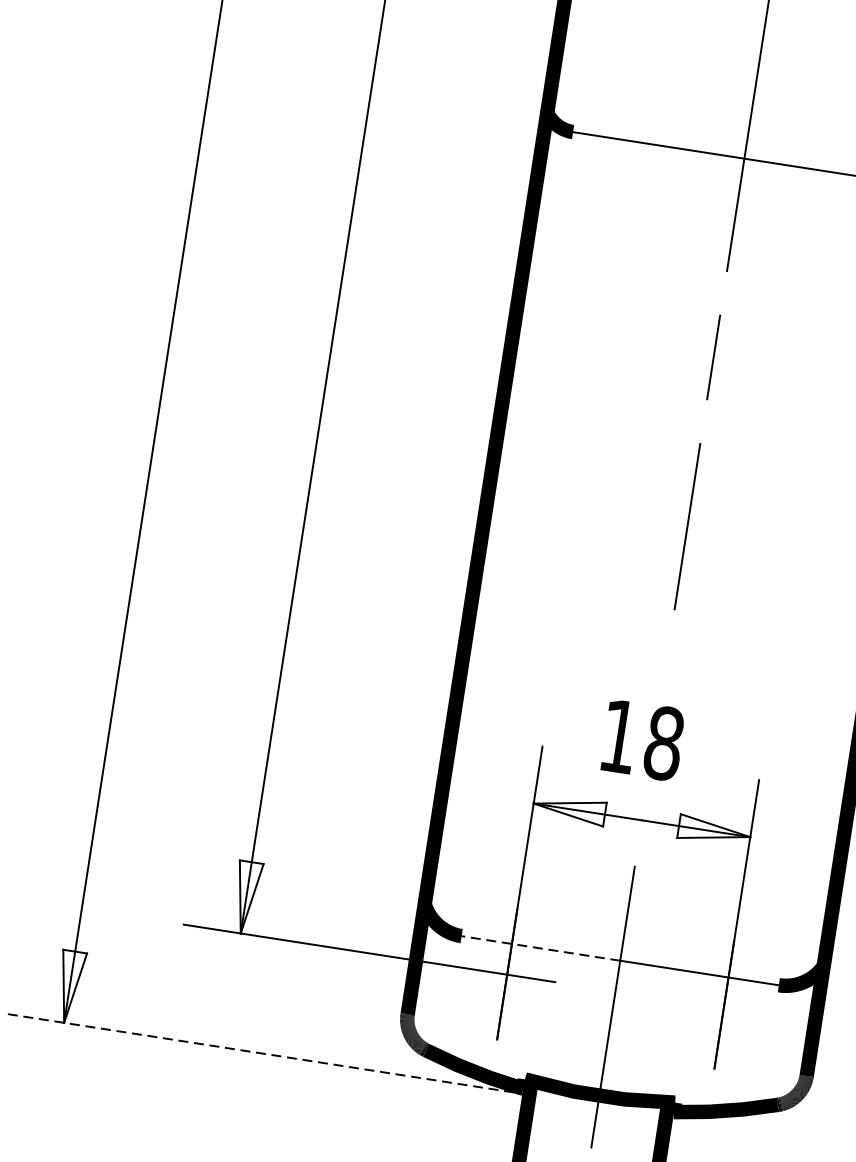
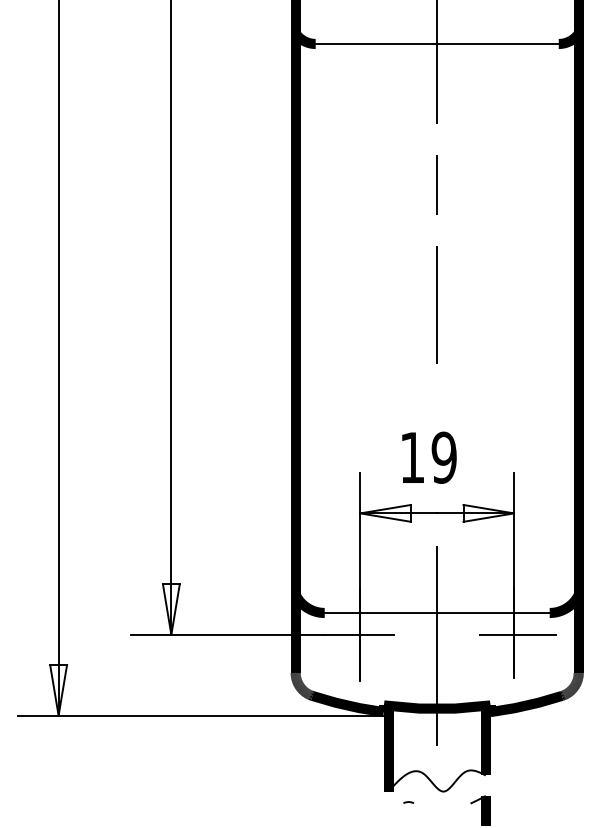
text: (663, 742) -> (443, 457), 18 -> 19
line: (540, 949) -> (380, 613), dashed -> solid
line: (728, 1008) -> (517, 634), added
line: (267, 1054) -> (202, 715), dashed -> solid

